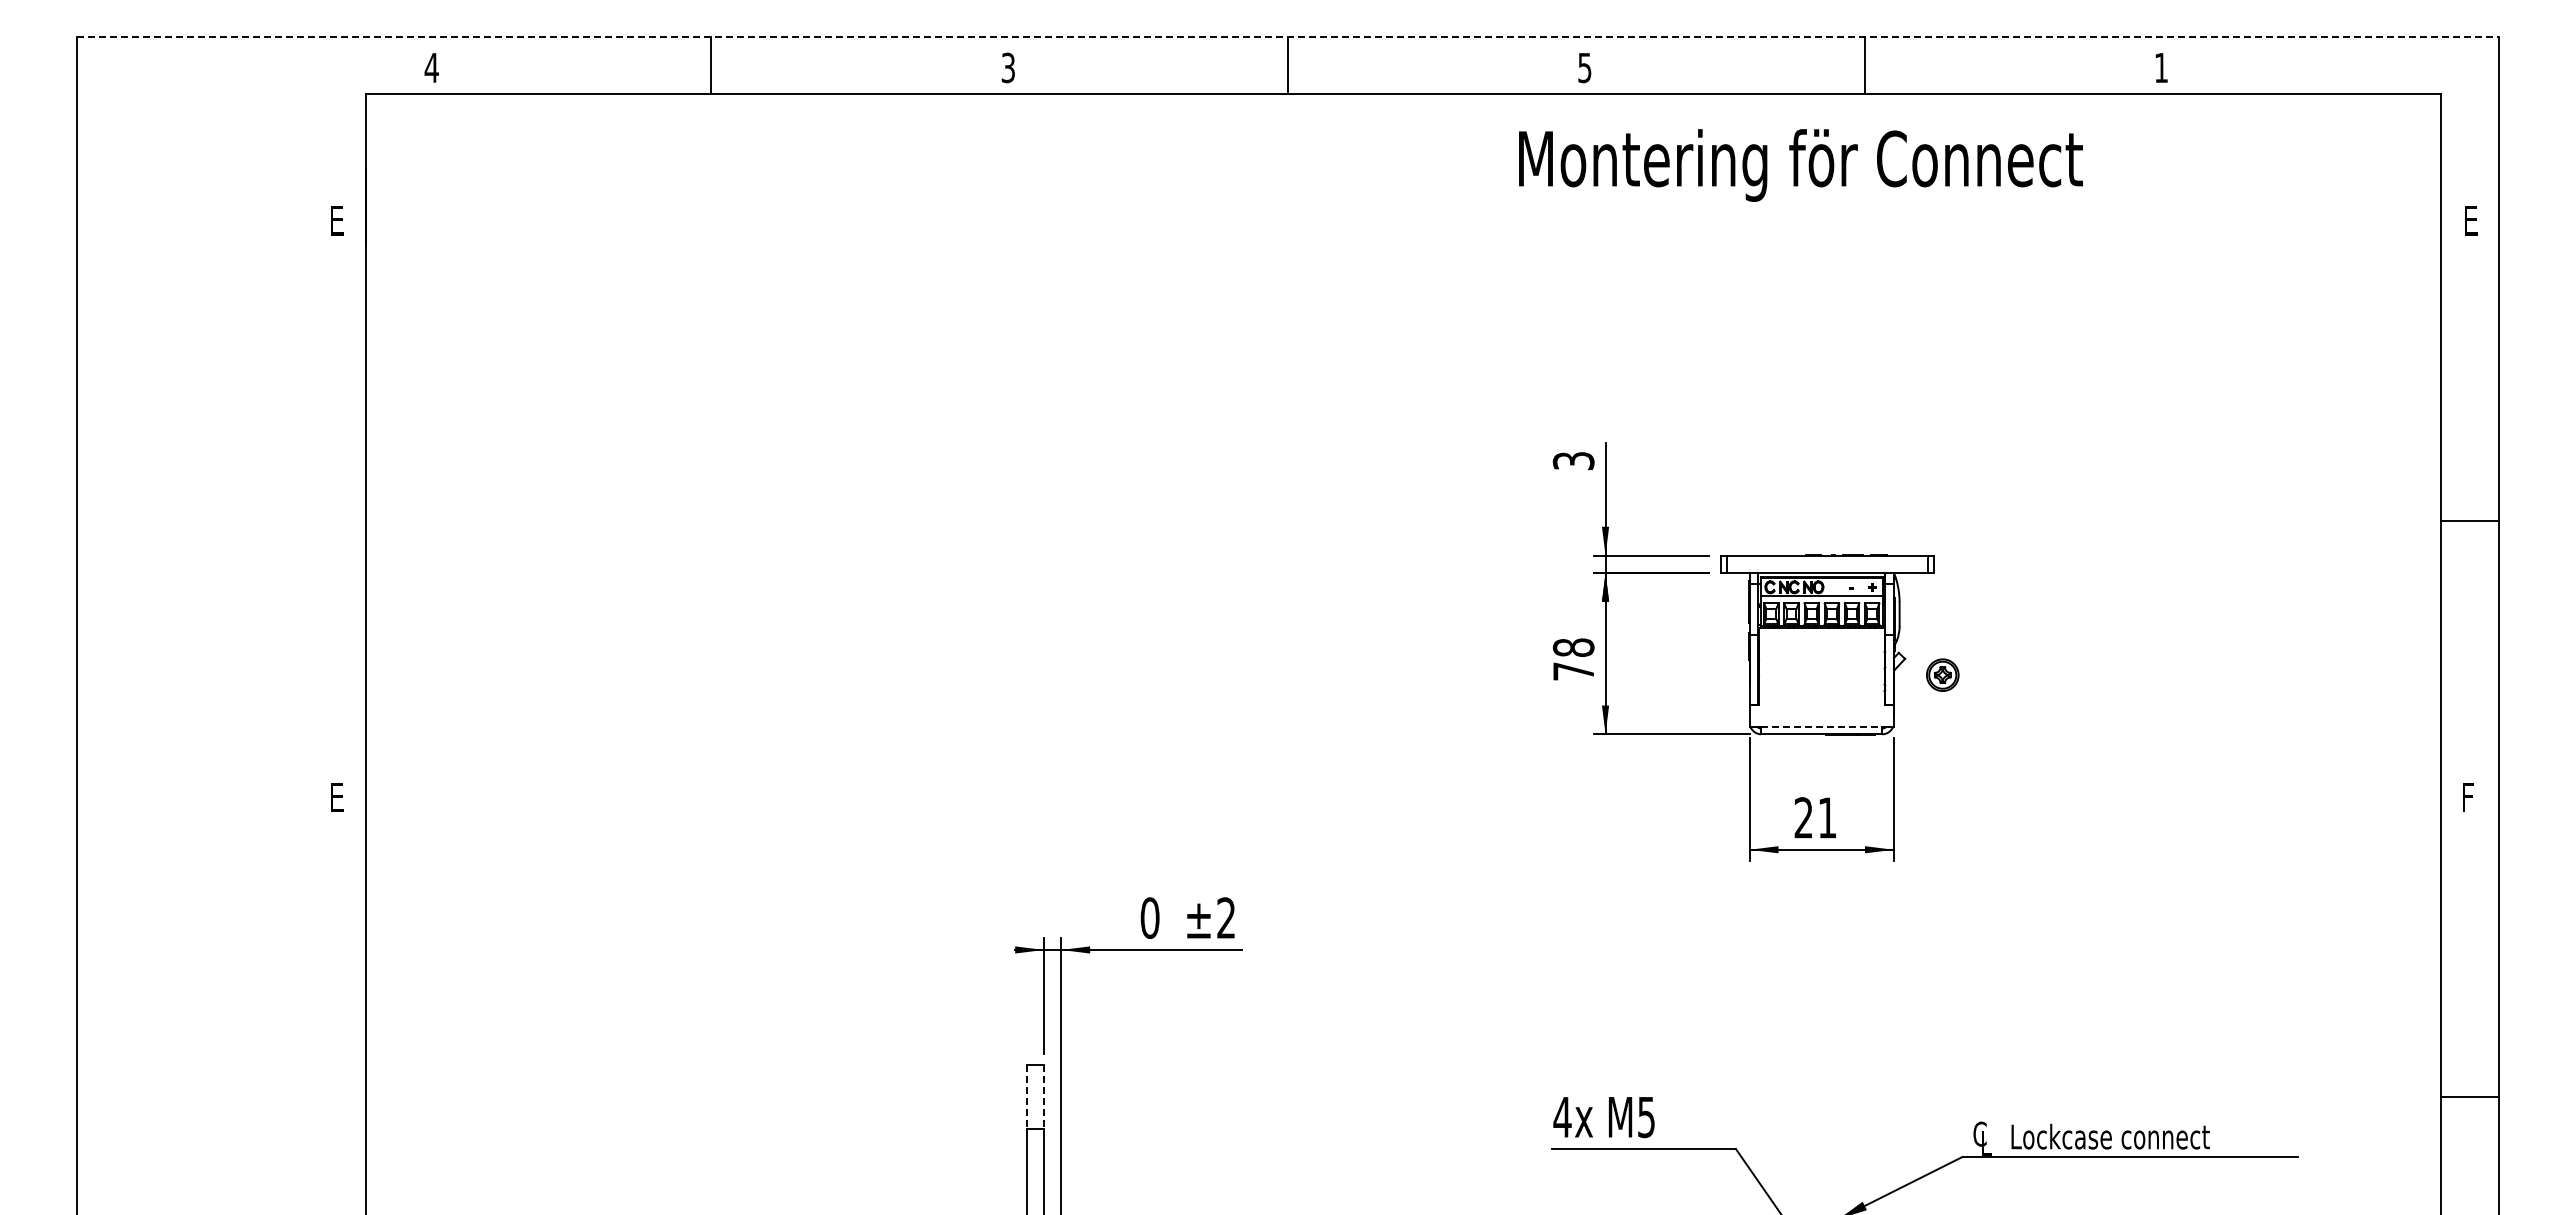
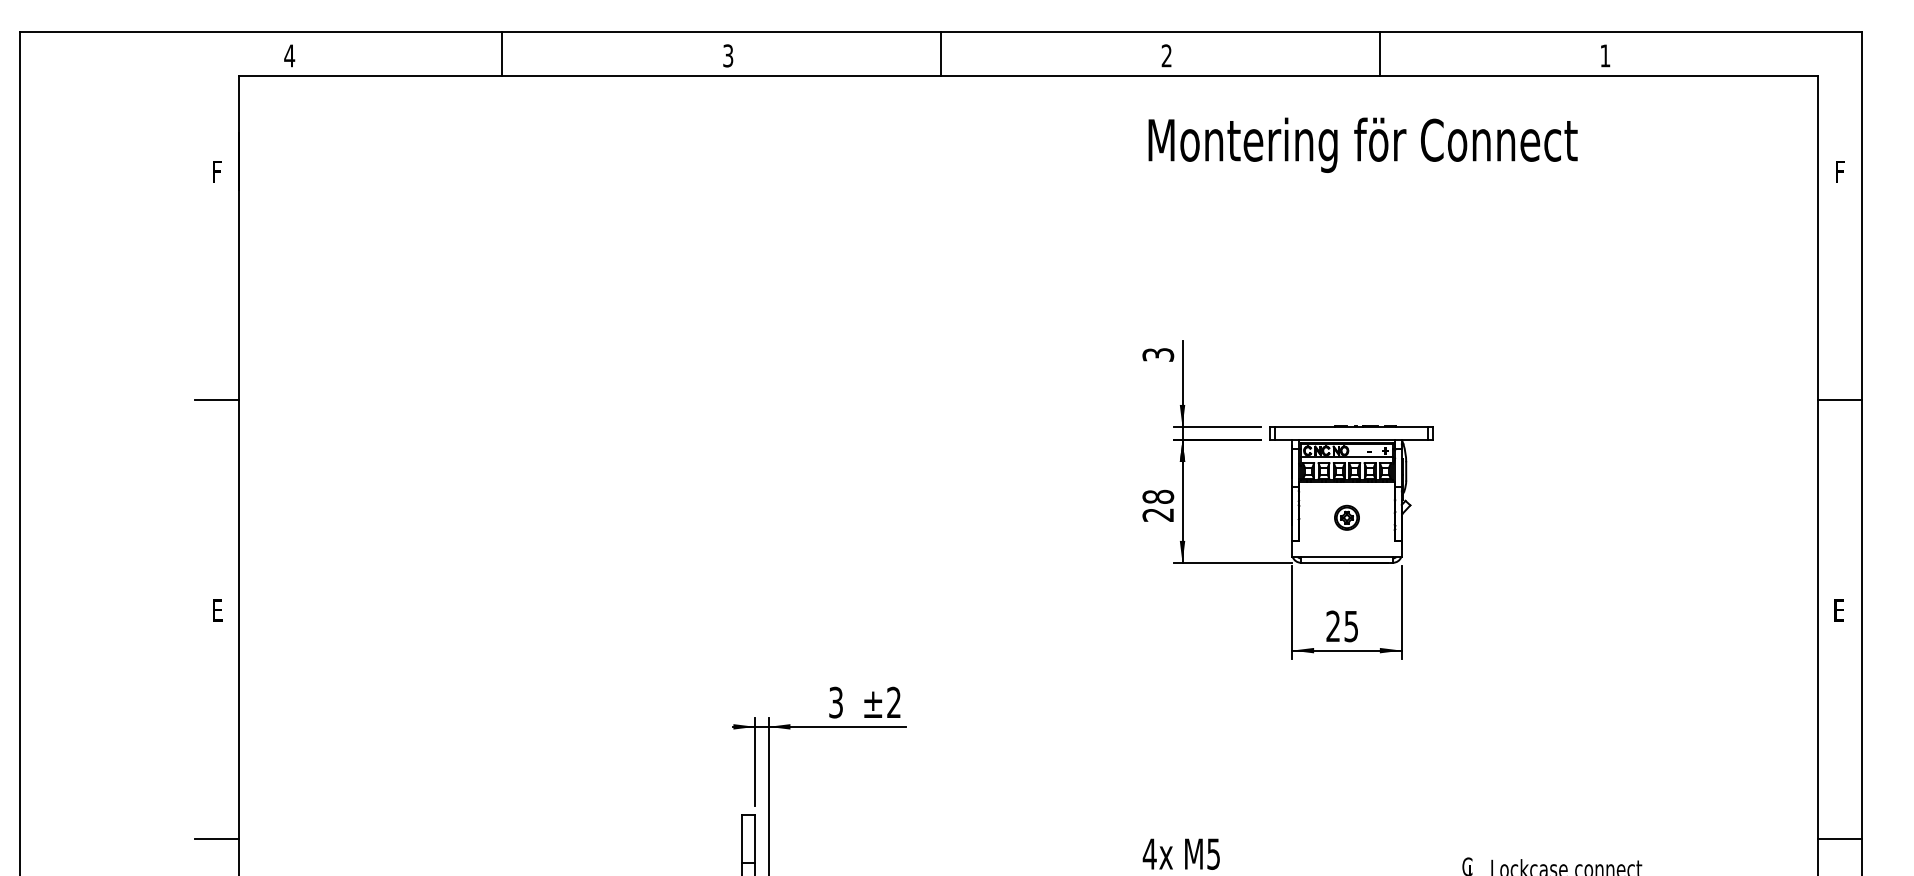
line: (1288, 36) -> (941, 31), dashed -> solid
text: (1584, 67) -> (1166, 55), 5 -> 2
text: (1800, 165) -> (1362, 145), moved
text: (338, 220) -> (218, 171), E -> F
text: (2472, 220) -> (1842, 171), E -> F
line: (336, 520) -> (217, 400), added
text: (1572, 671) -> (1157, 515), 78 -> 28
part: (1942, 674) -> (1346, 517), moved
line: (1821, 726) -> (1346, 556), dashed -> solid
text: (2469, 797) -> (1839, 610), F -> E
text: (1827, 817) -> (1351, 626), 21 -> 25
text: (1149, 917) -> (835, 702), 0 -> 3
line: (336, 1097) -> (217, 839), added
line: (1026, 1097) -> (742, 839), dashed -> solid
line: (1044, 1097) -> (755, 839), dashed -> solid

